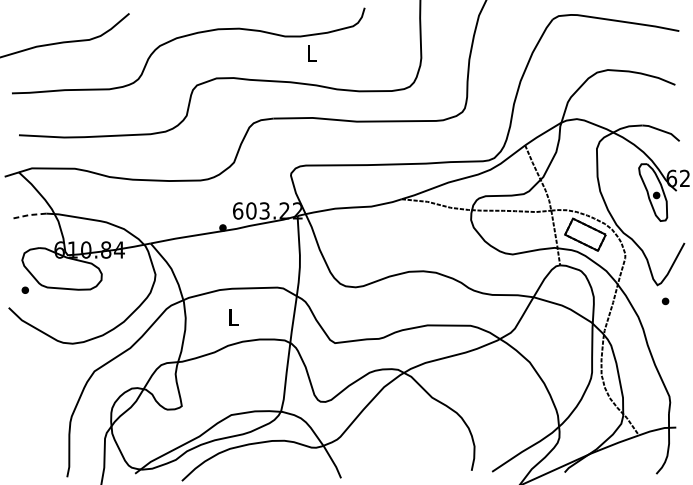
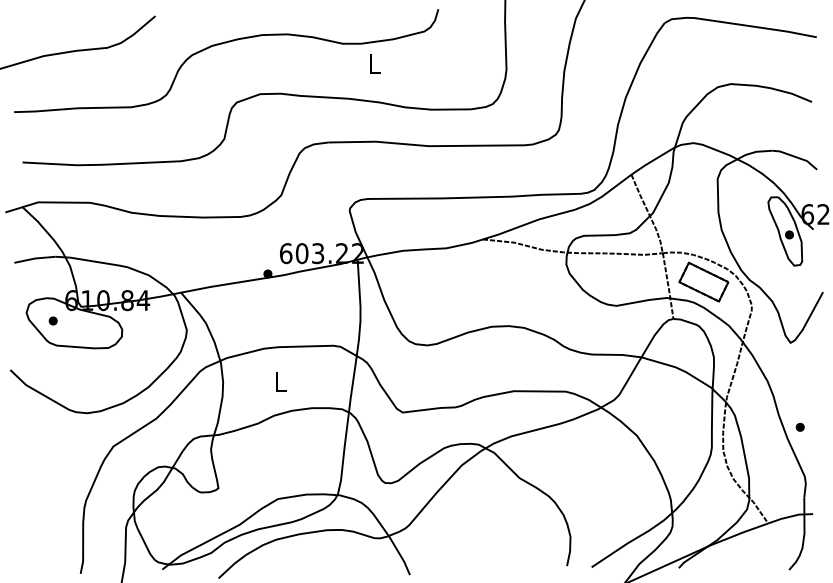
line: (28, 215) -> (34, 258), dashed -> solid
part: (24, 289) -> (52, 320), moved
part: (664, 300) -> (799, 426), moved

